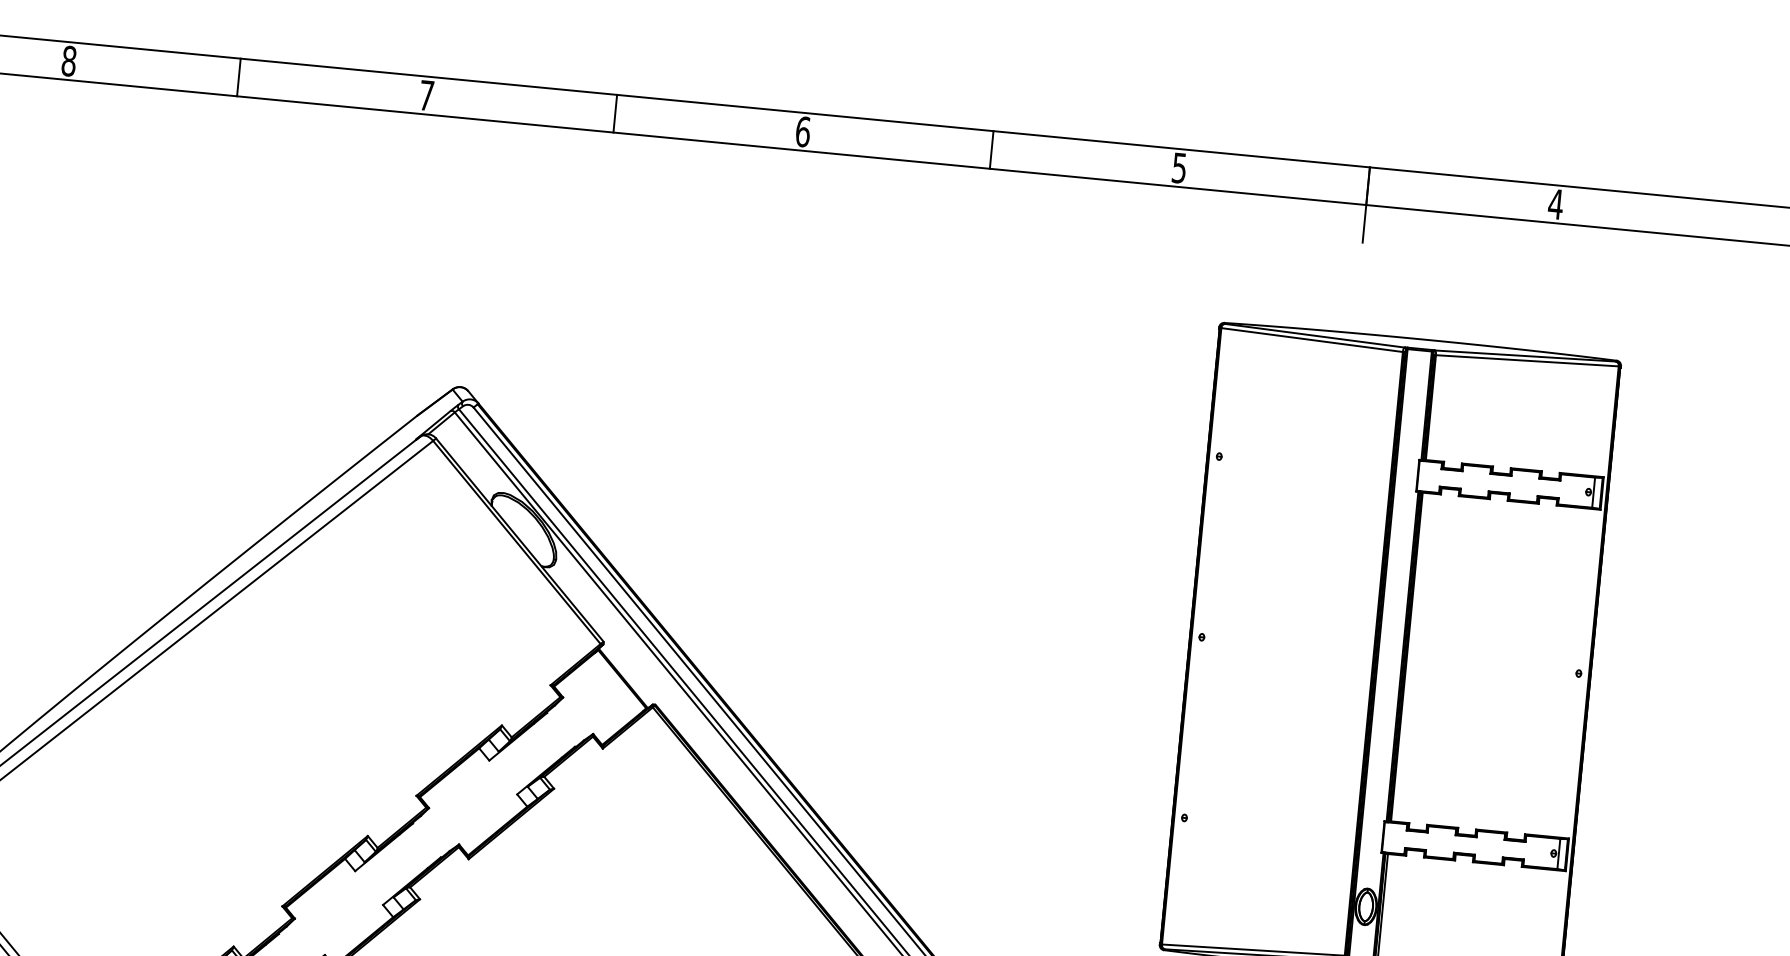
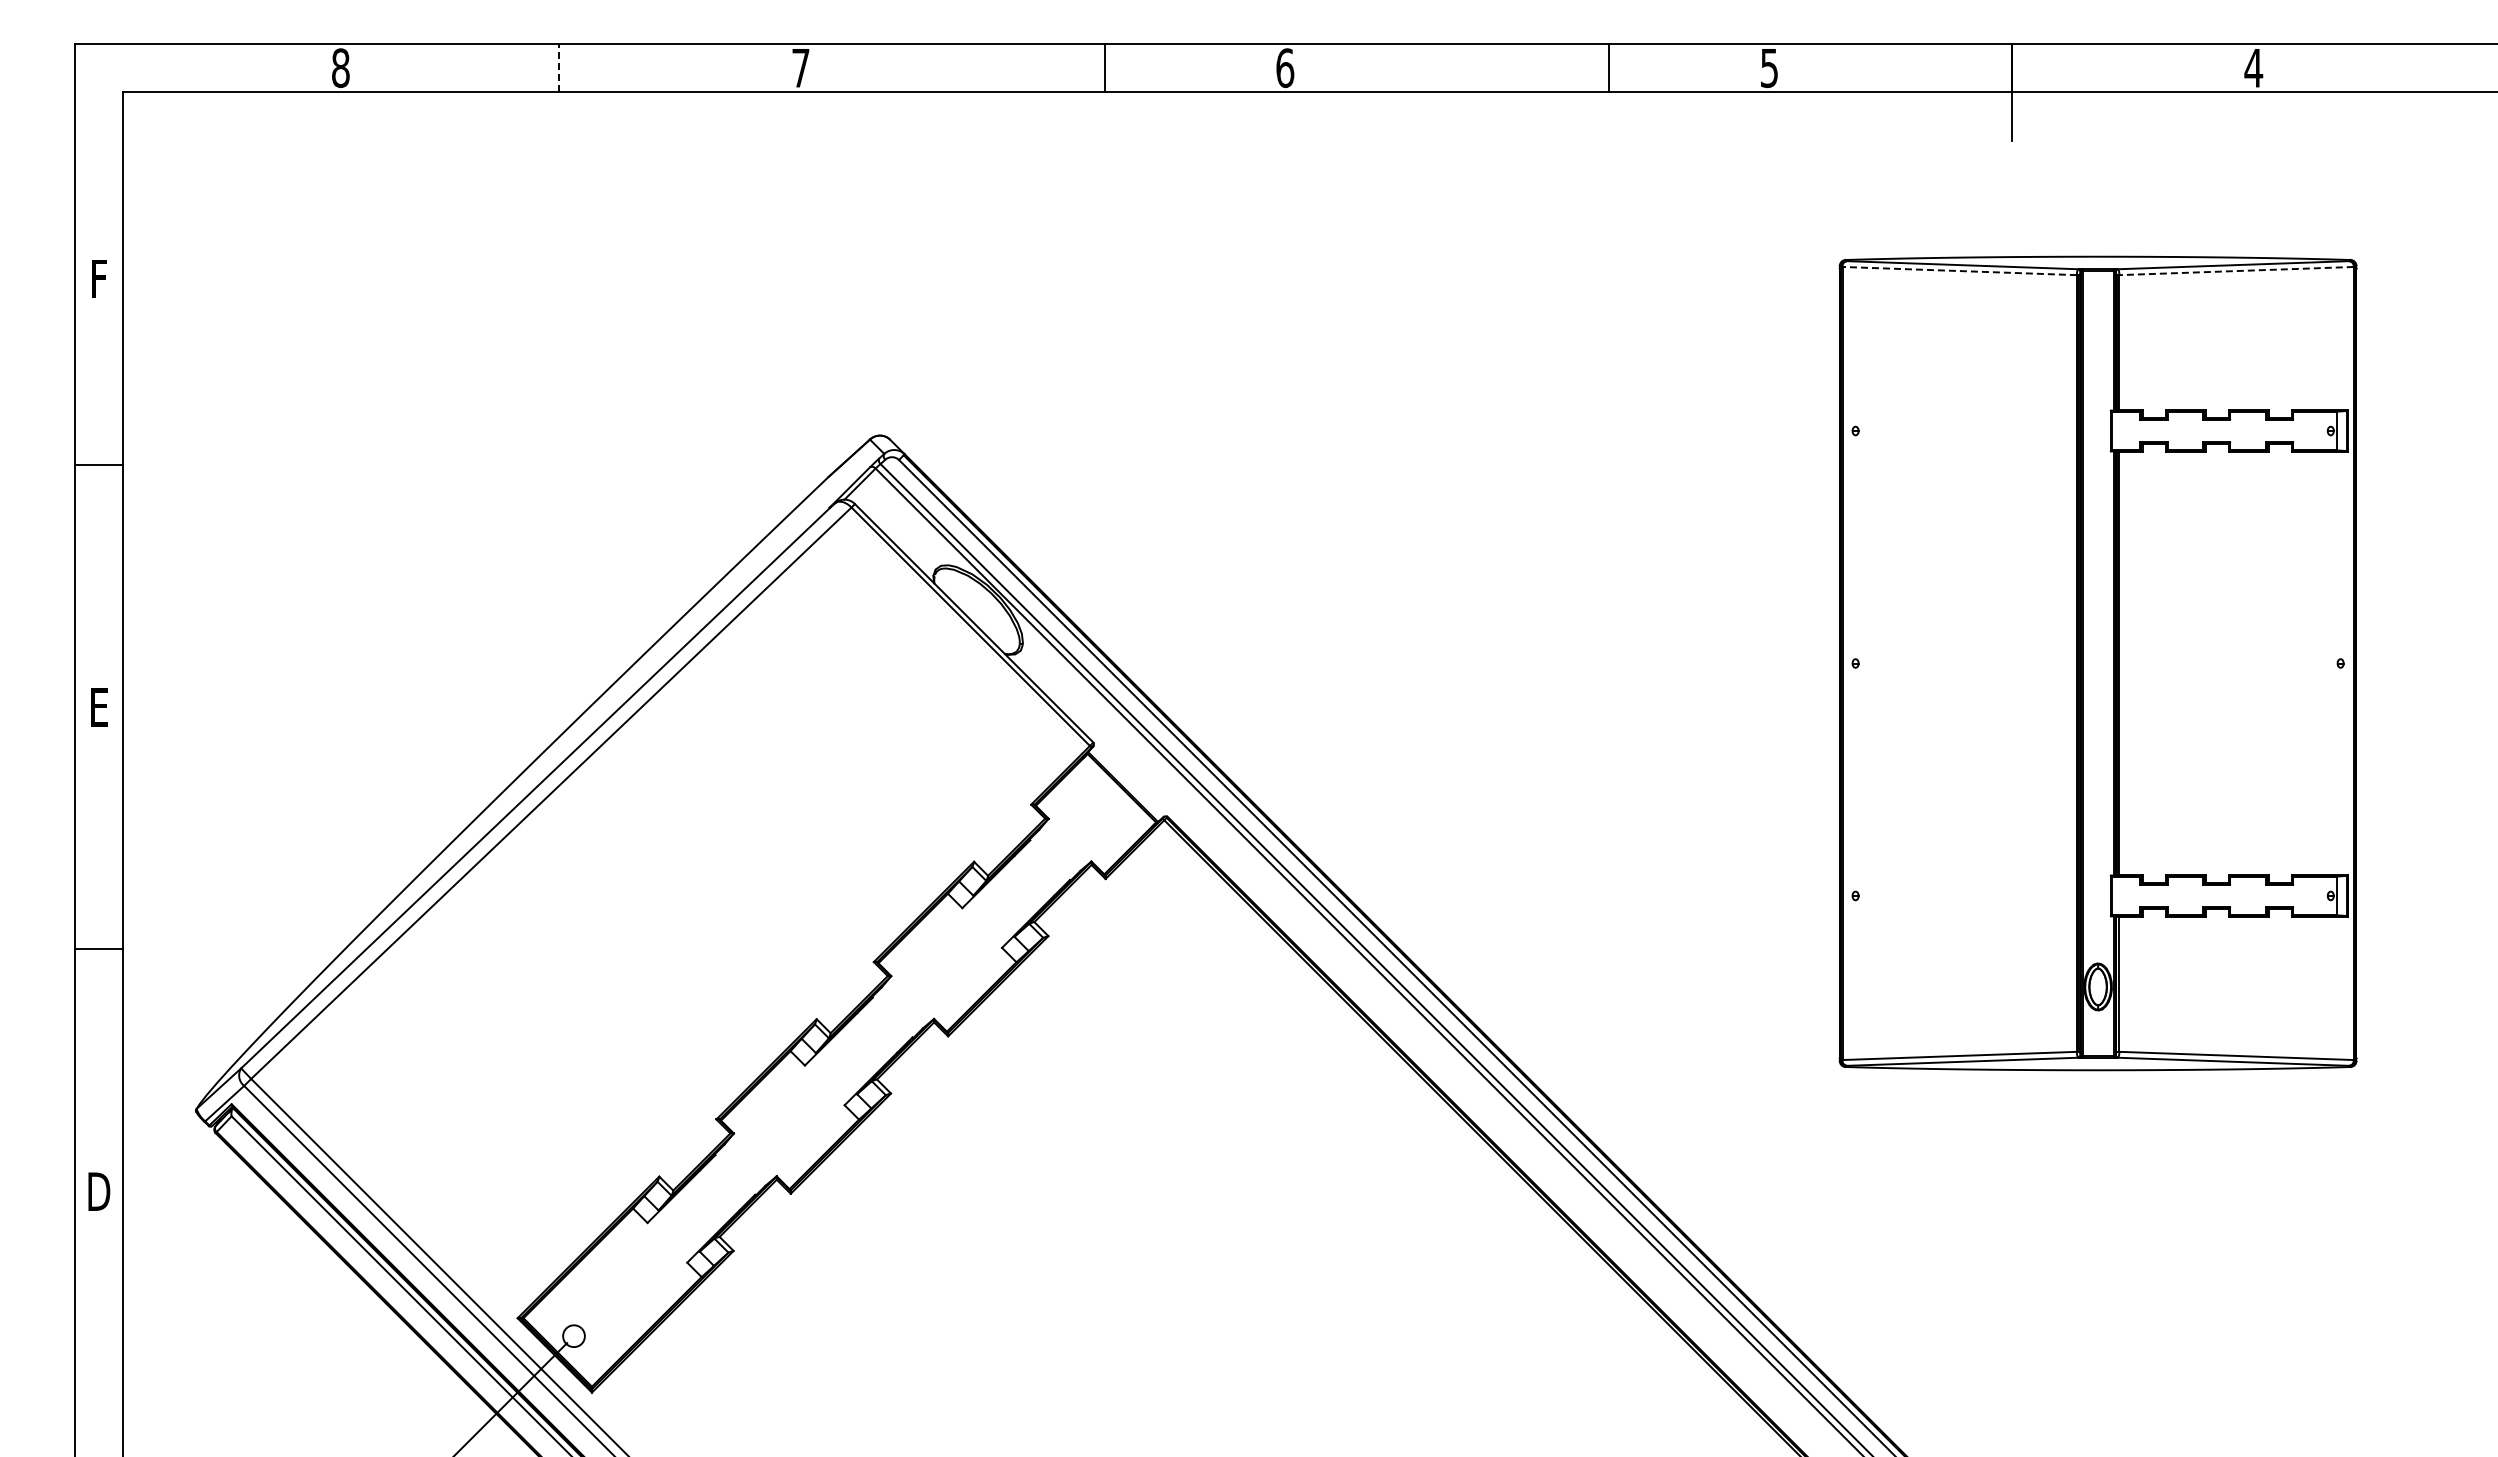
line: (239, 77) -> (559, 67), solid -> dashed
line: (615, 113) -> (1104, 67), moved
line: (991, 149) -> (1608, 67), moved
line: (1311, 340) -> (1959, 271), solid -> dashed
line: (1527, 361) -> (2236, 271), solid -> dashed

